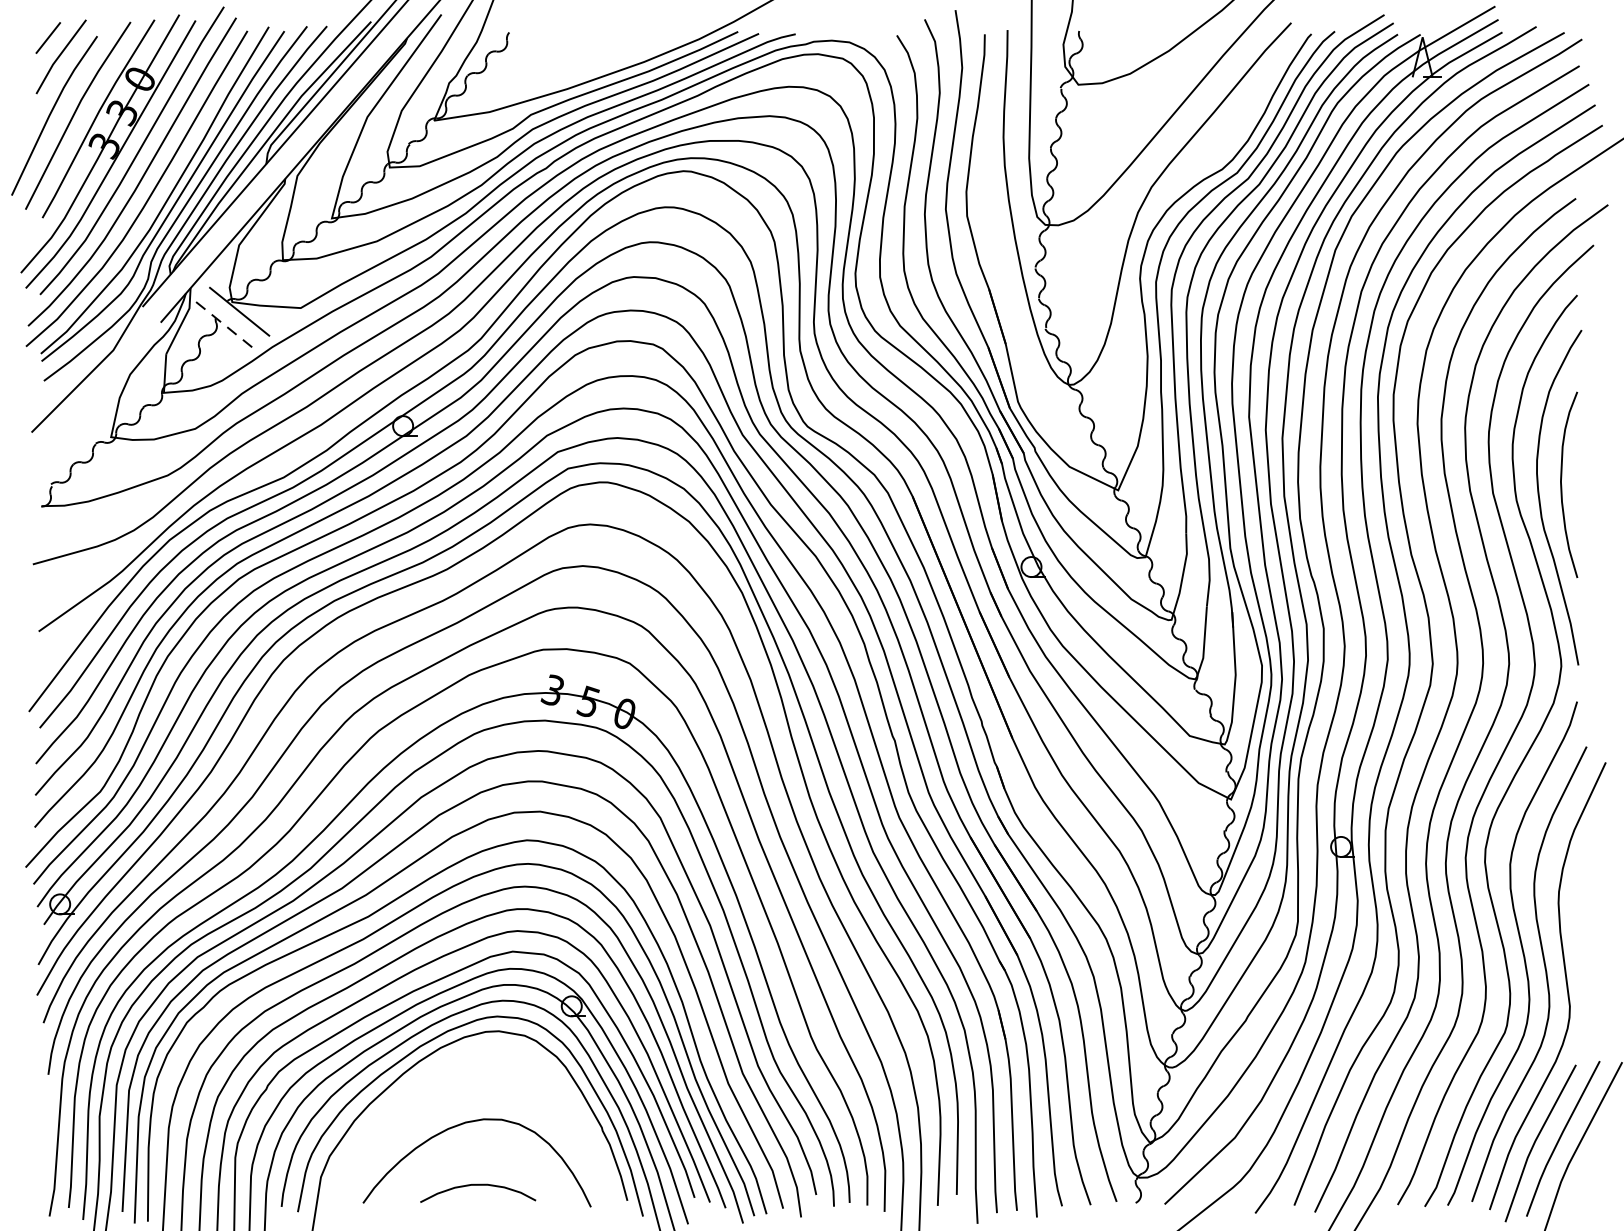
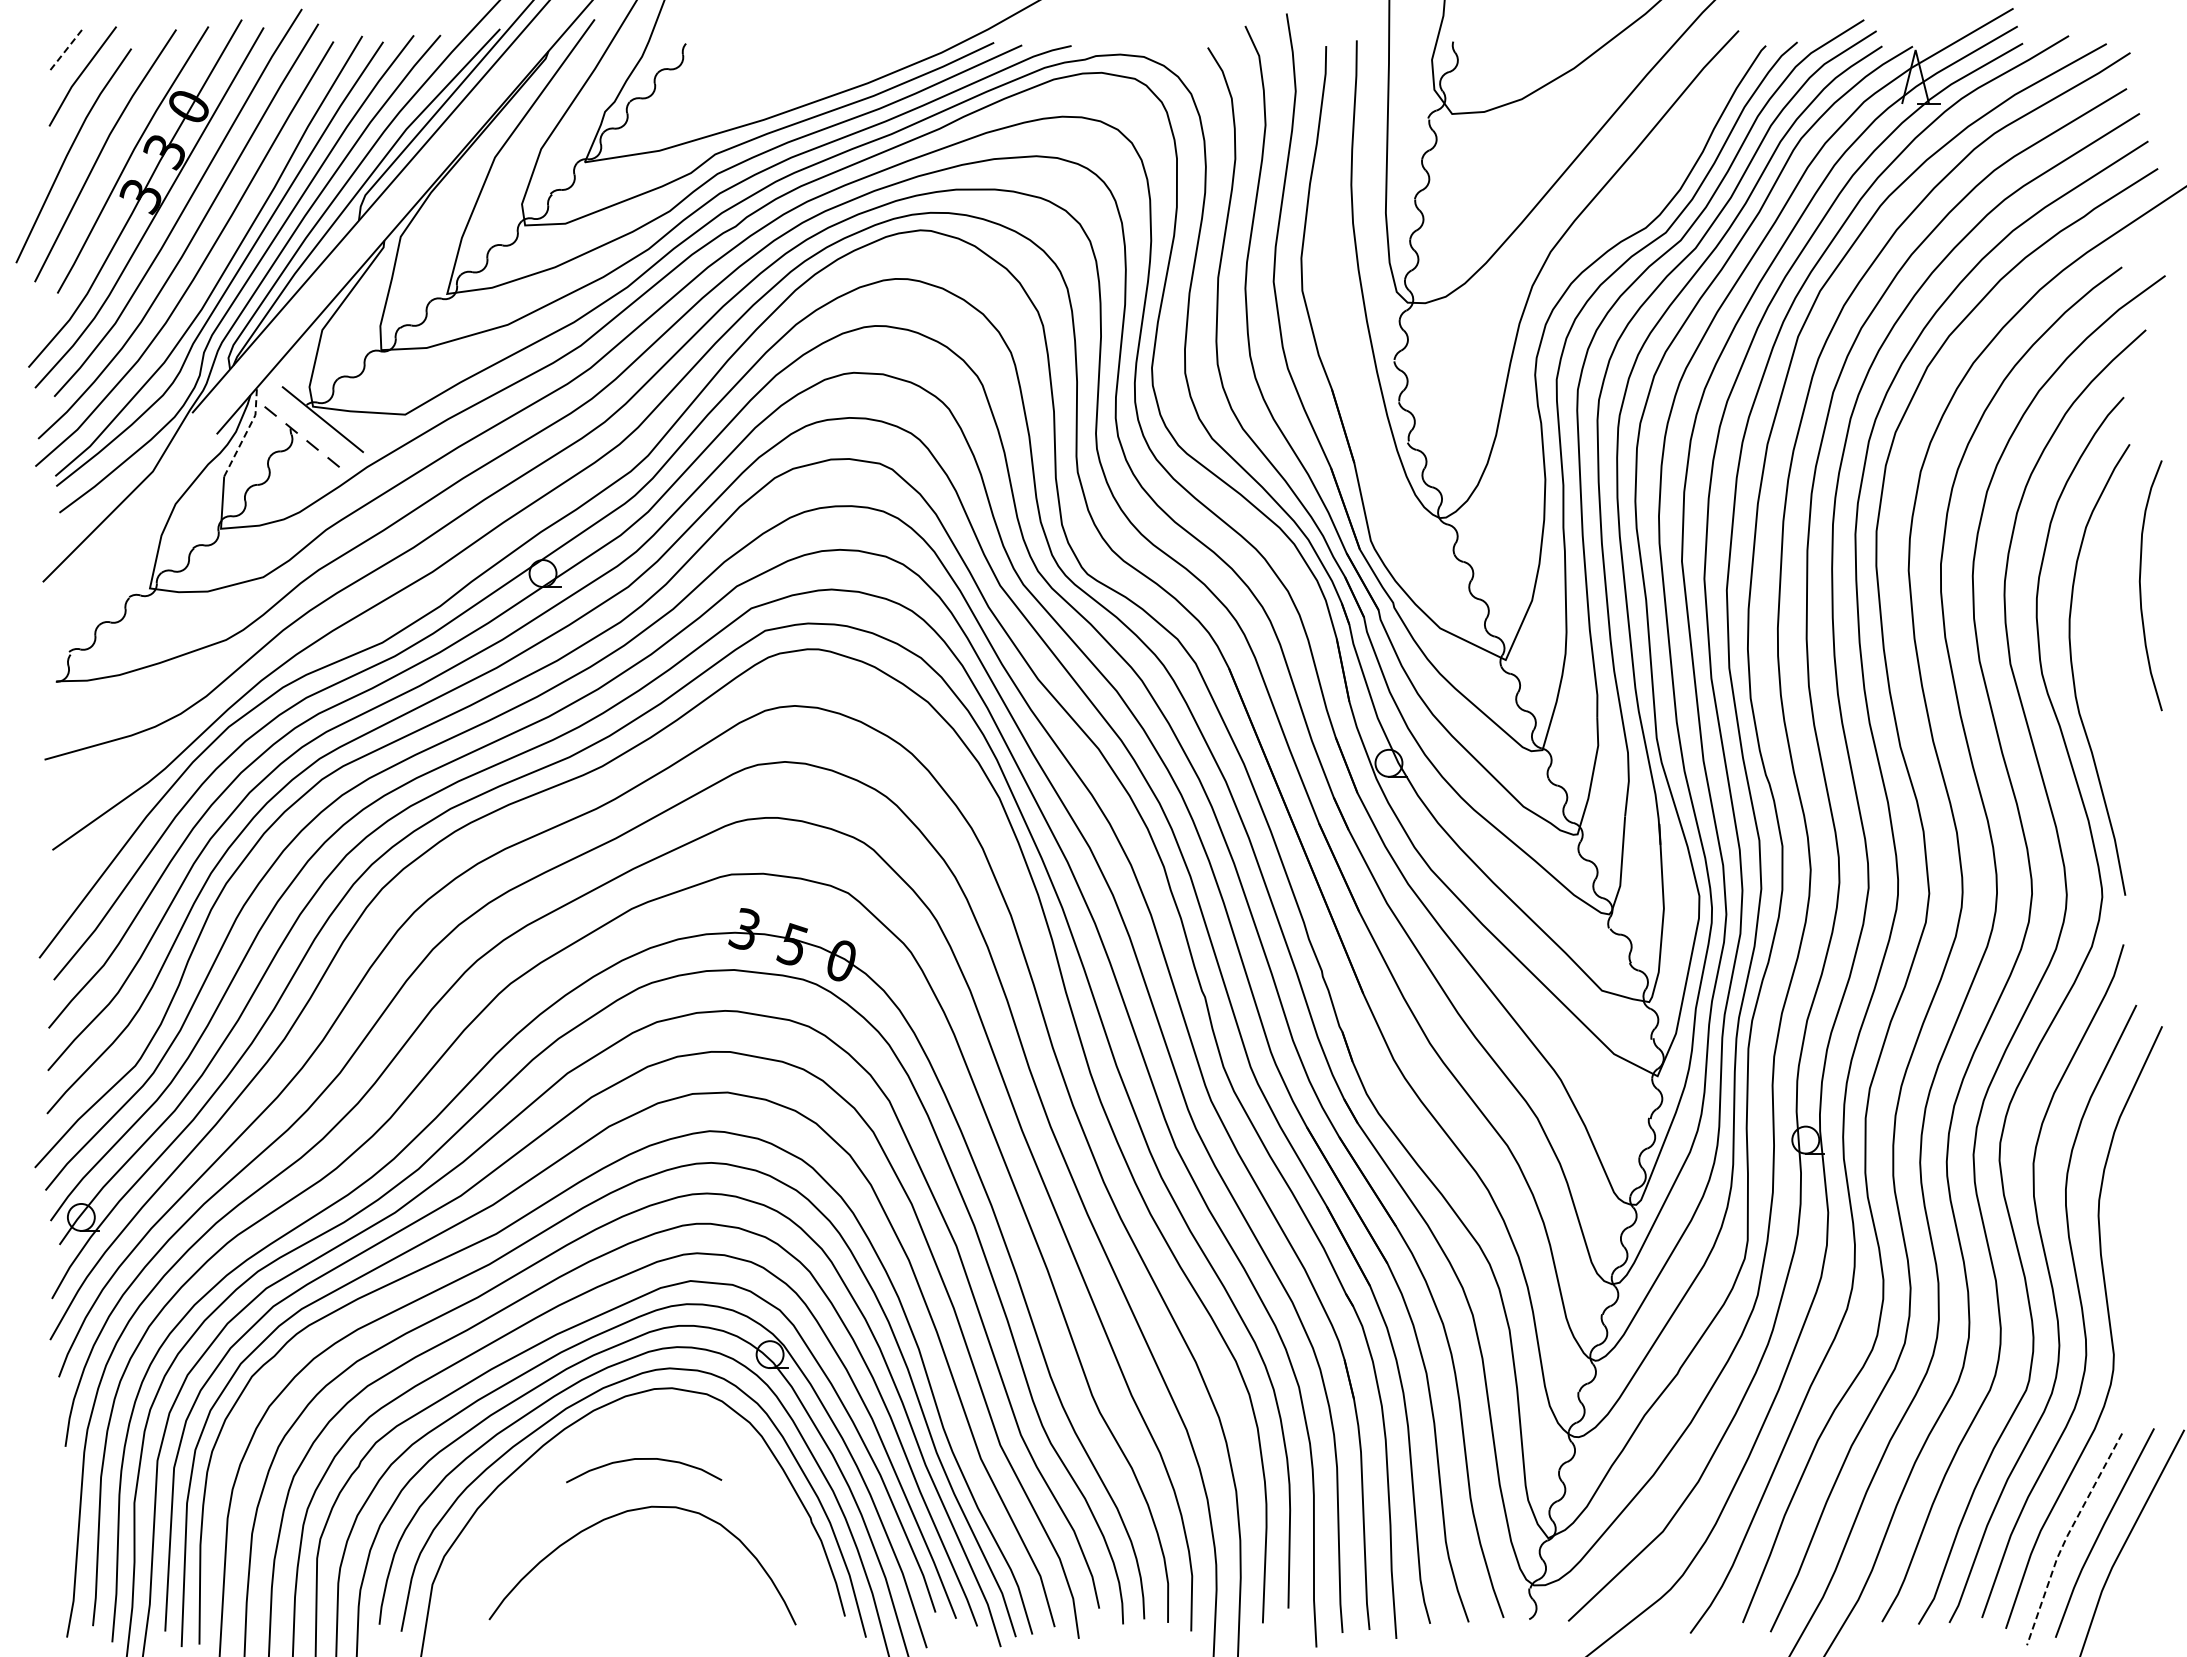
line: (48, 38) -> (65, 51), solid -> dashed
line: (182, 321) -> (246, 432), solid -> dashed
curve: (1562, 486) -> (2141, 588), moved
line: (1535, 1140) -> (2067, 1535), solid -> dashed
curve: (478, 1185) -> (644, 1459), moved

